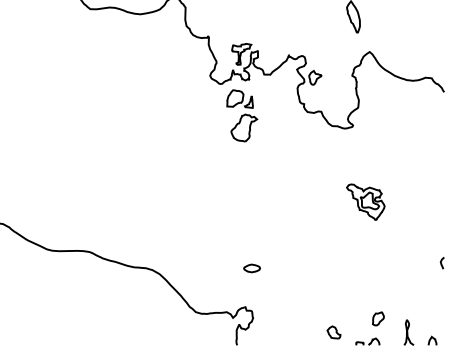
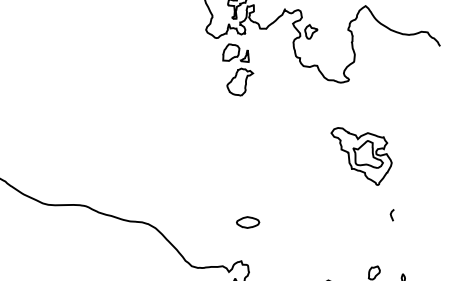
part: (365, 201) -> (361, 155), size x1.6
curve: (441, 263) -> (391, 215), moved
part: (251, 268) -> (247, 222), size x1.4

